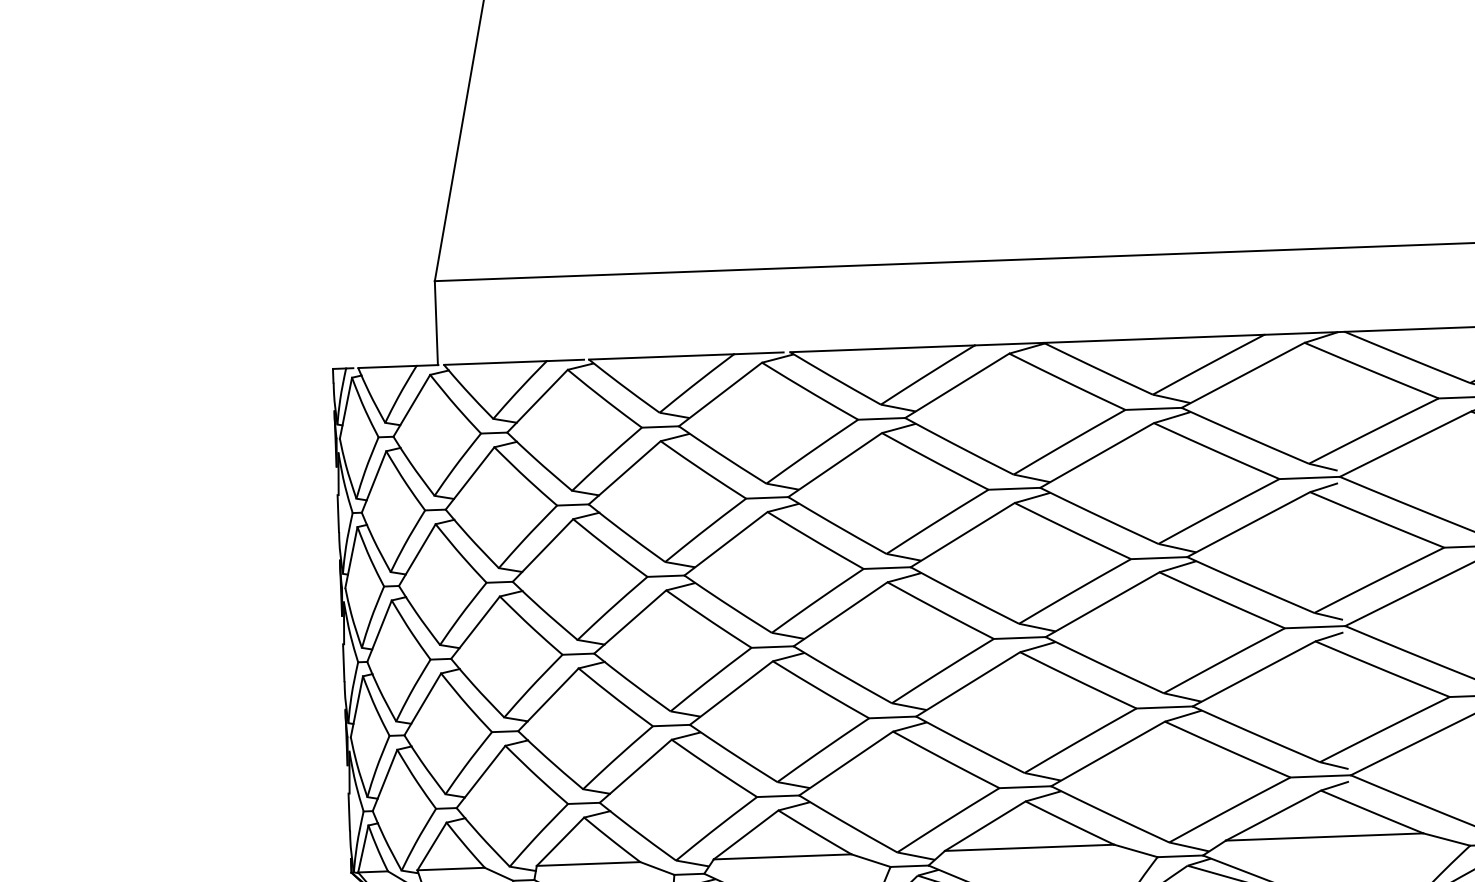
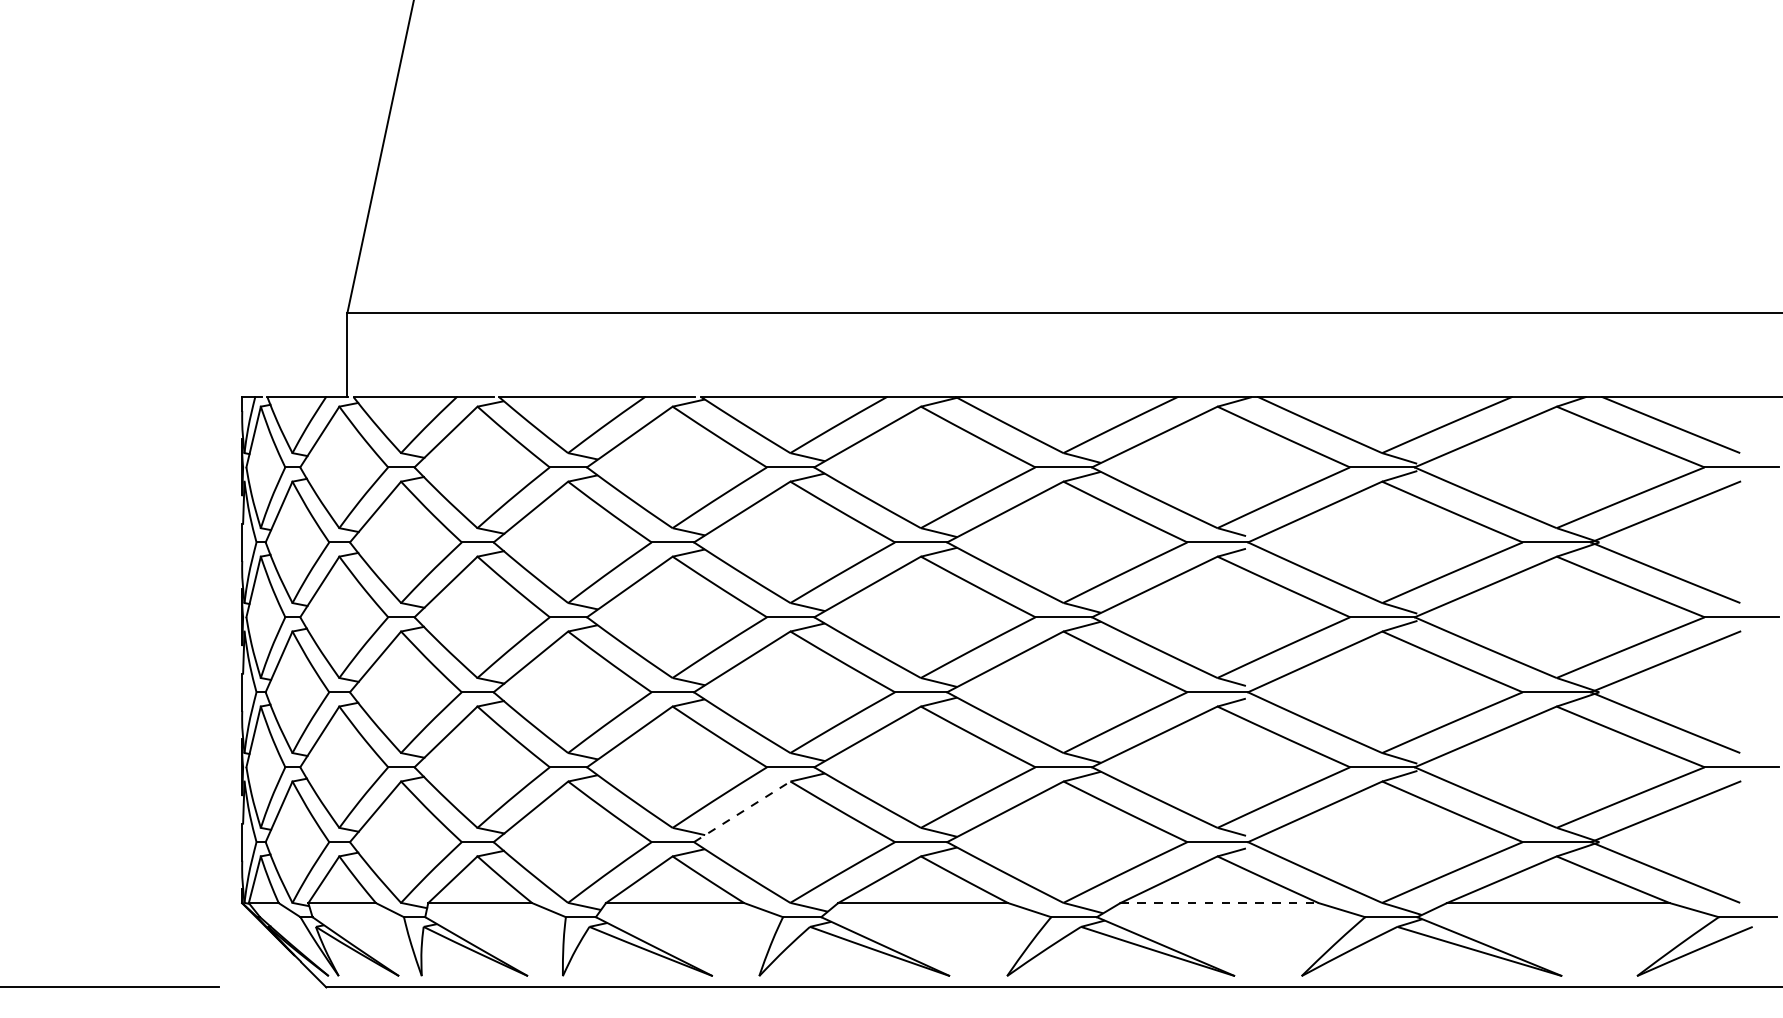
line: (846, 763) -> (742, 811), solid -> dashed
line: (1325, 837) -> (1220, 903), solid -> dashed

